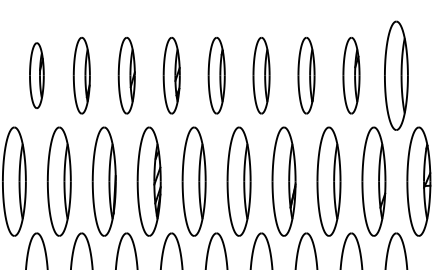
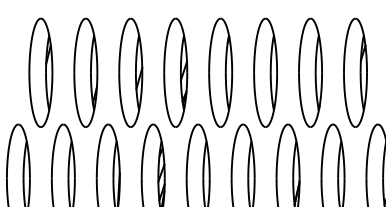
part: (36, 75) -> (40, 72), size x1.67
part: (81, 75) -> (85, 72), size x1.43
part: (126, 75) -> (130, 72), size x1.43
part: (171, 75) -> (175, 72), size x1.43
part: (216, 75) -> (220, 72), size x1.43
part: (261, 75) -> (265, 72), size x1.43
part: (306, 75) -> (310, 72), size x1.43
part: (351, 75) -> (355, 72), size x1.43

